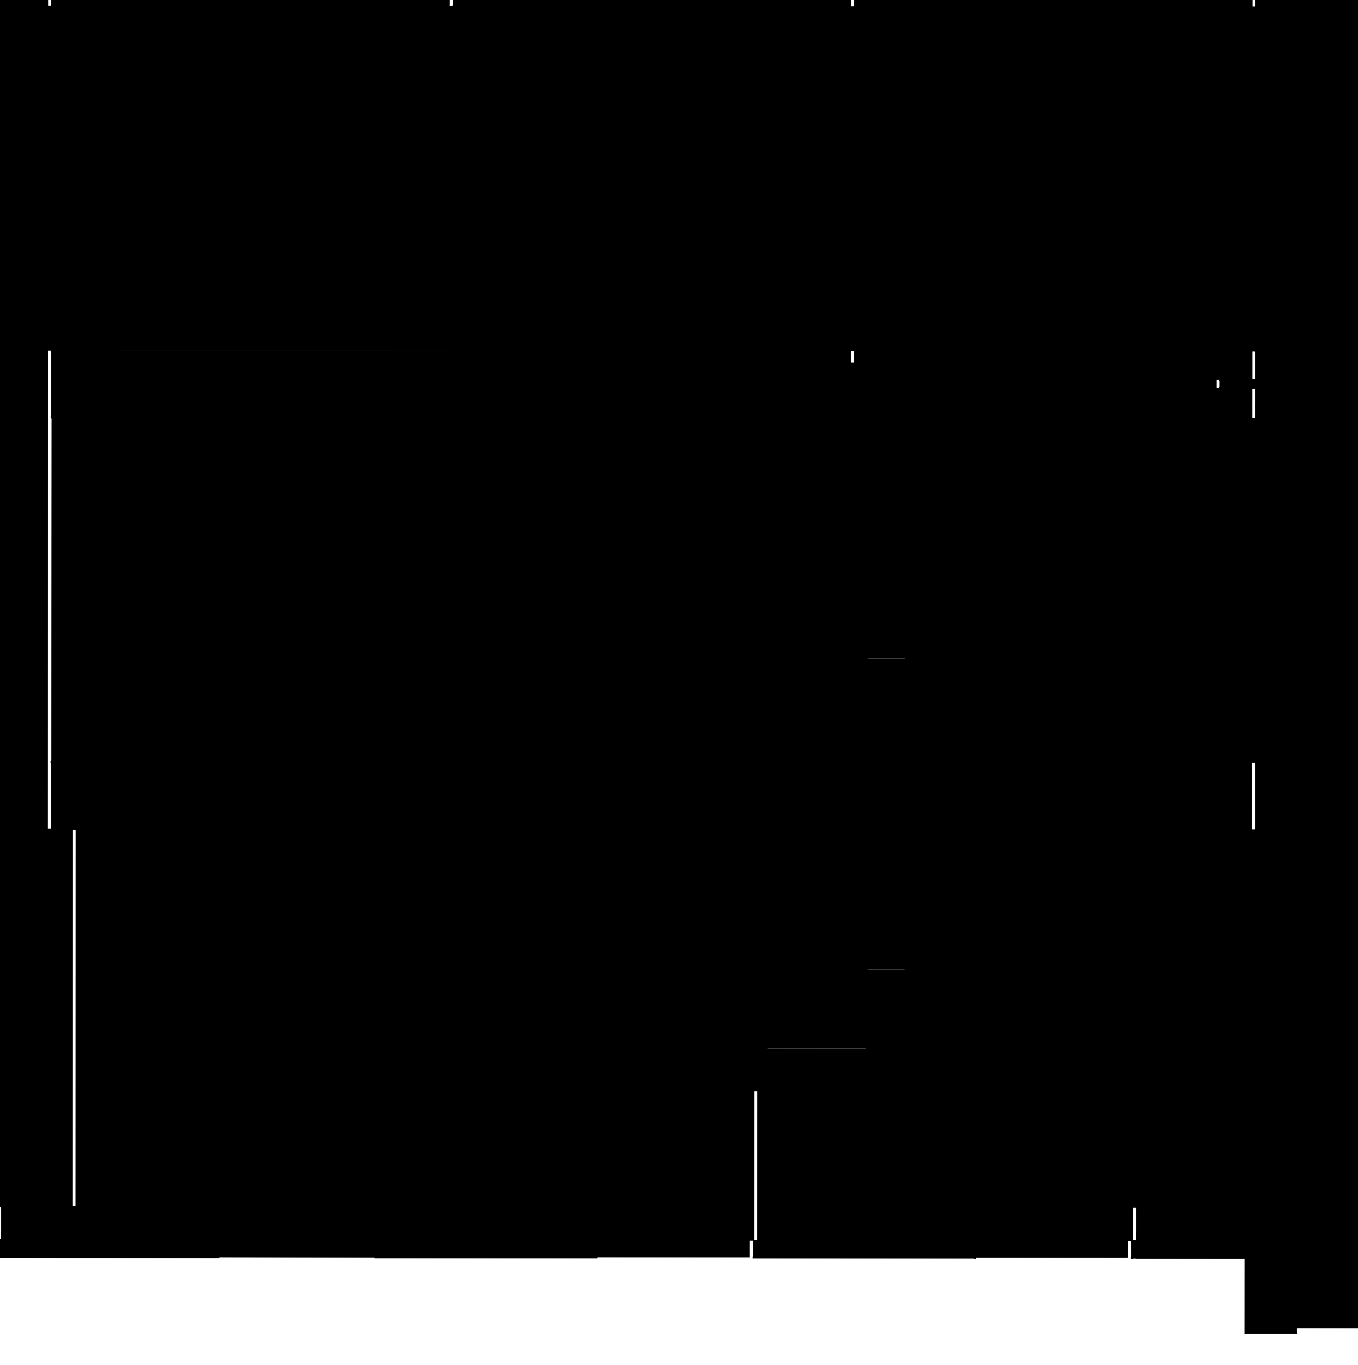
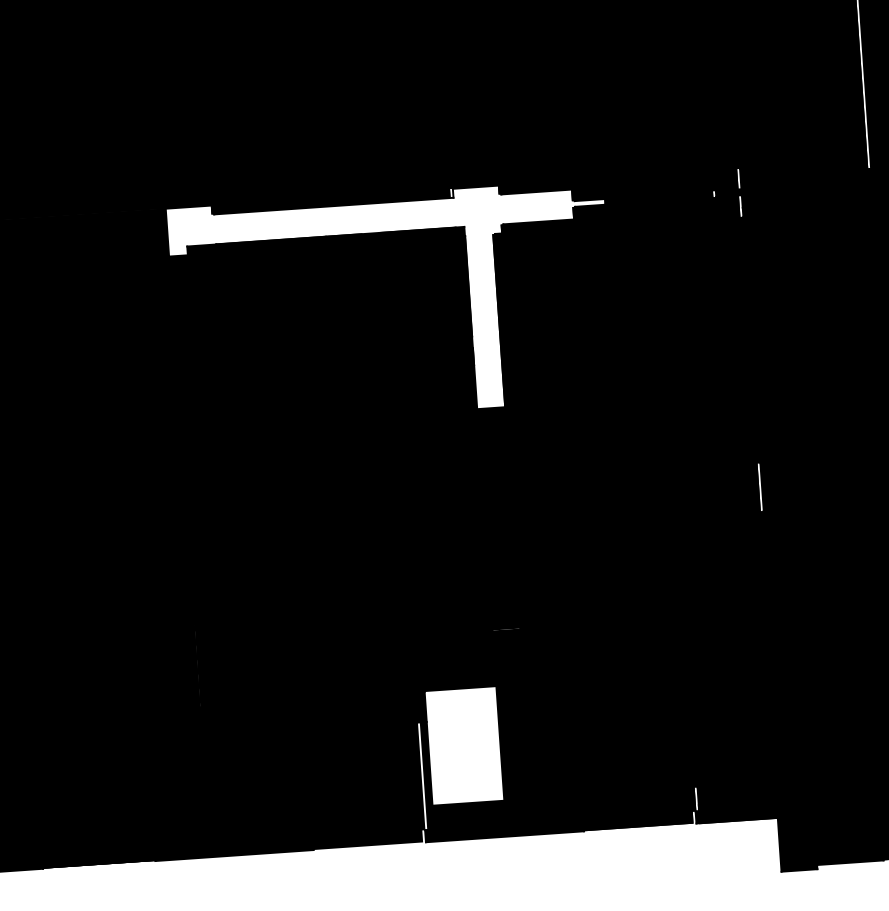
fill: (760, 504) -> (393, 303), removed
fill: (816, 1127) -> (464, 746), removed

